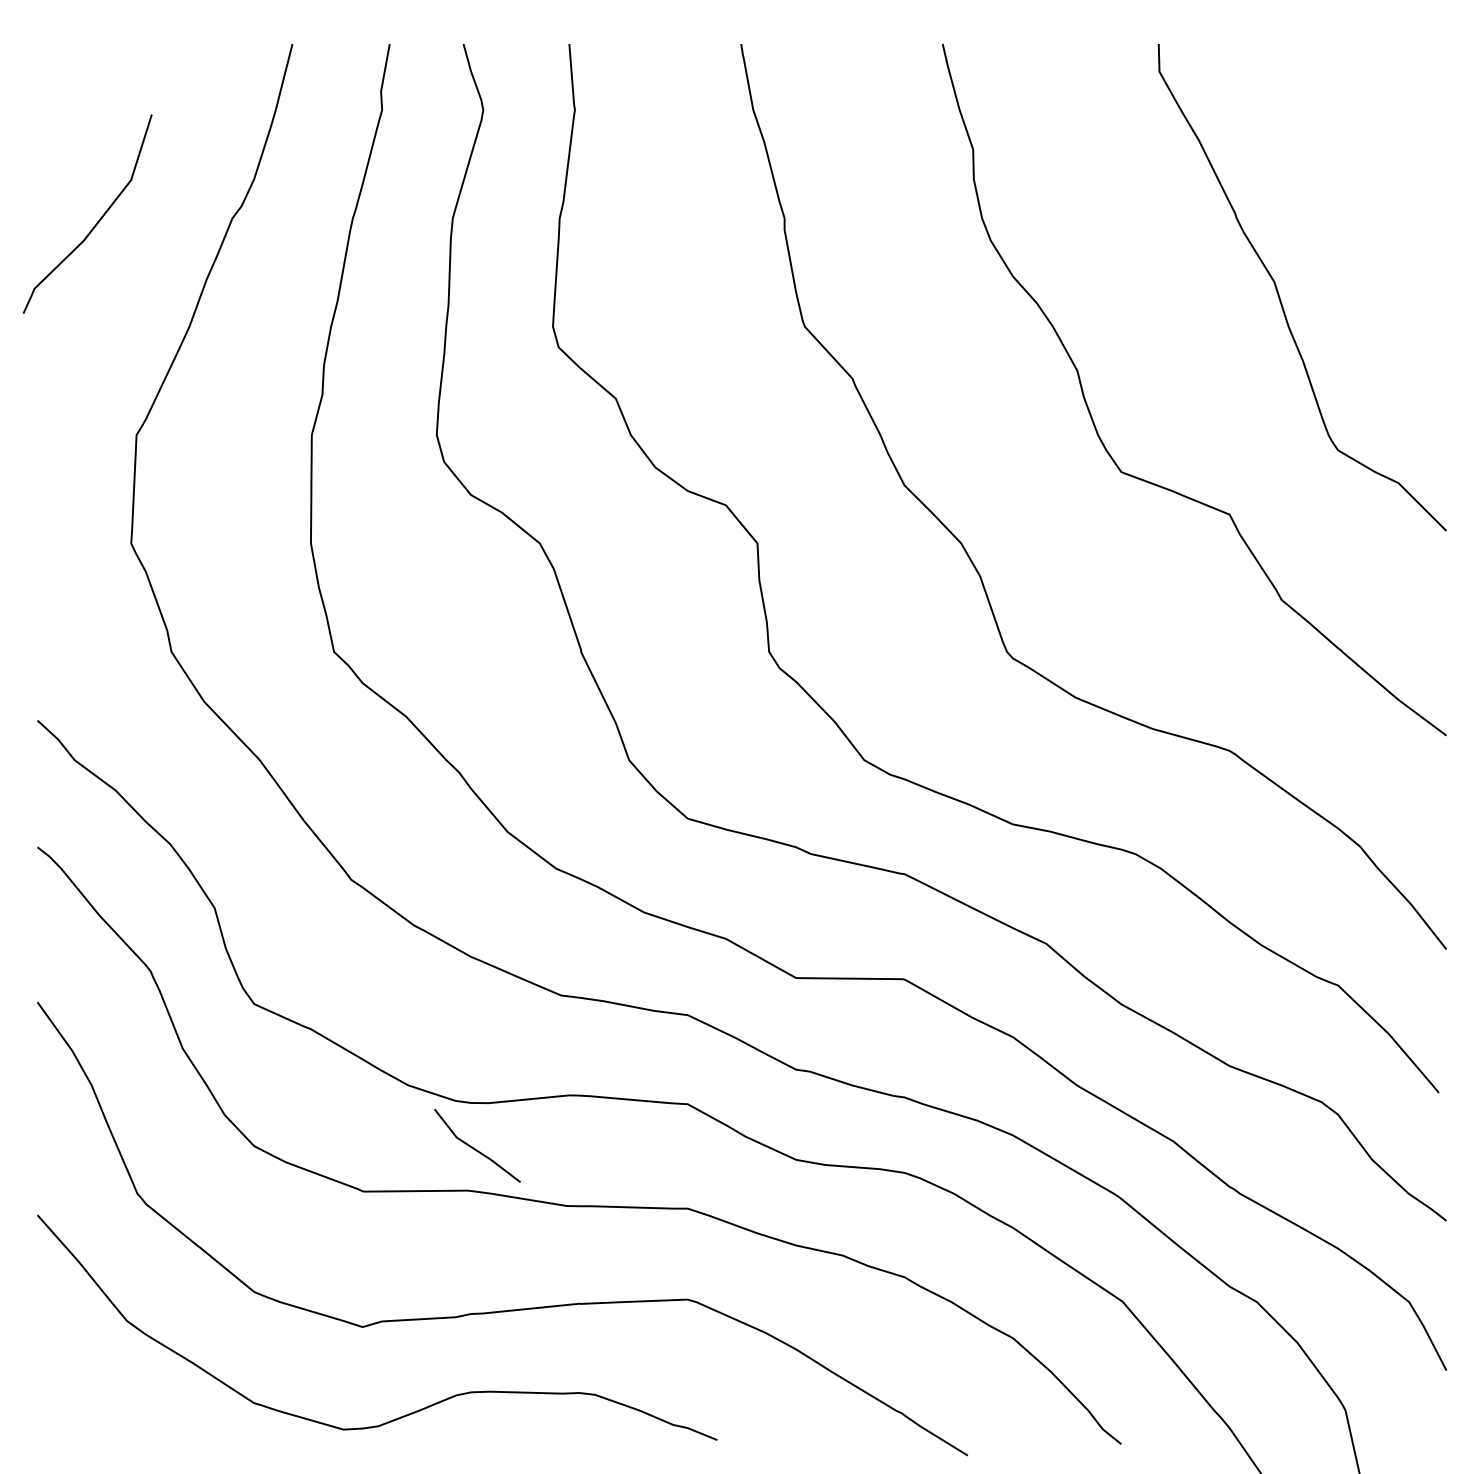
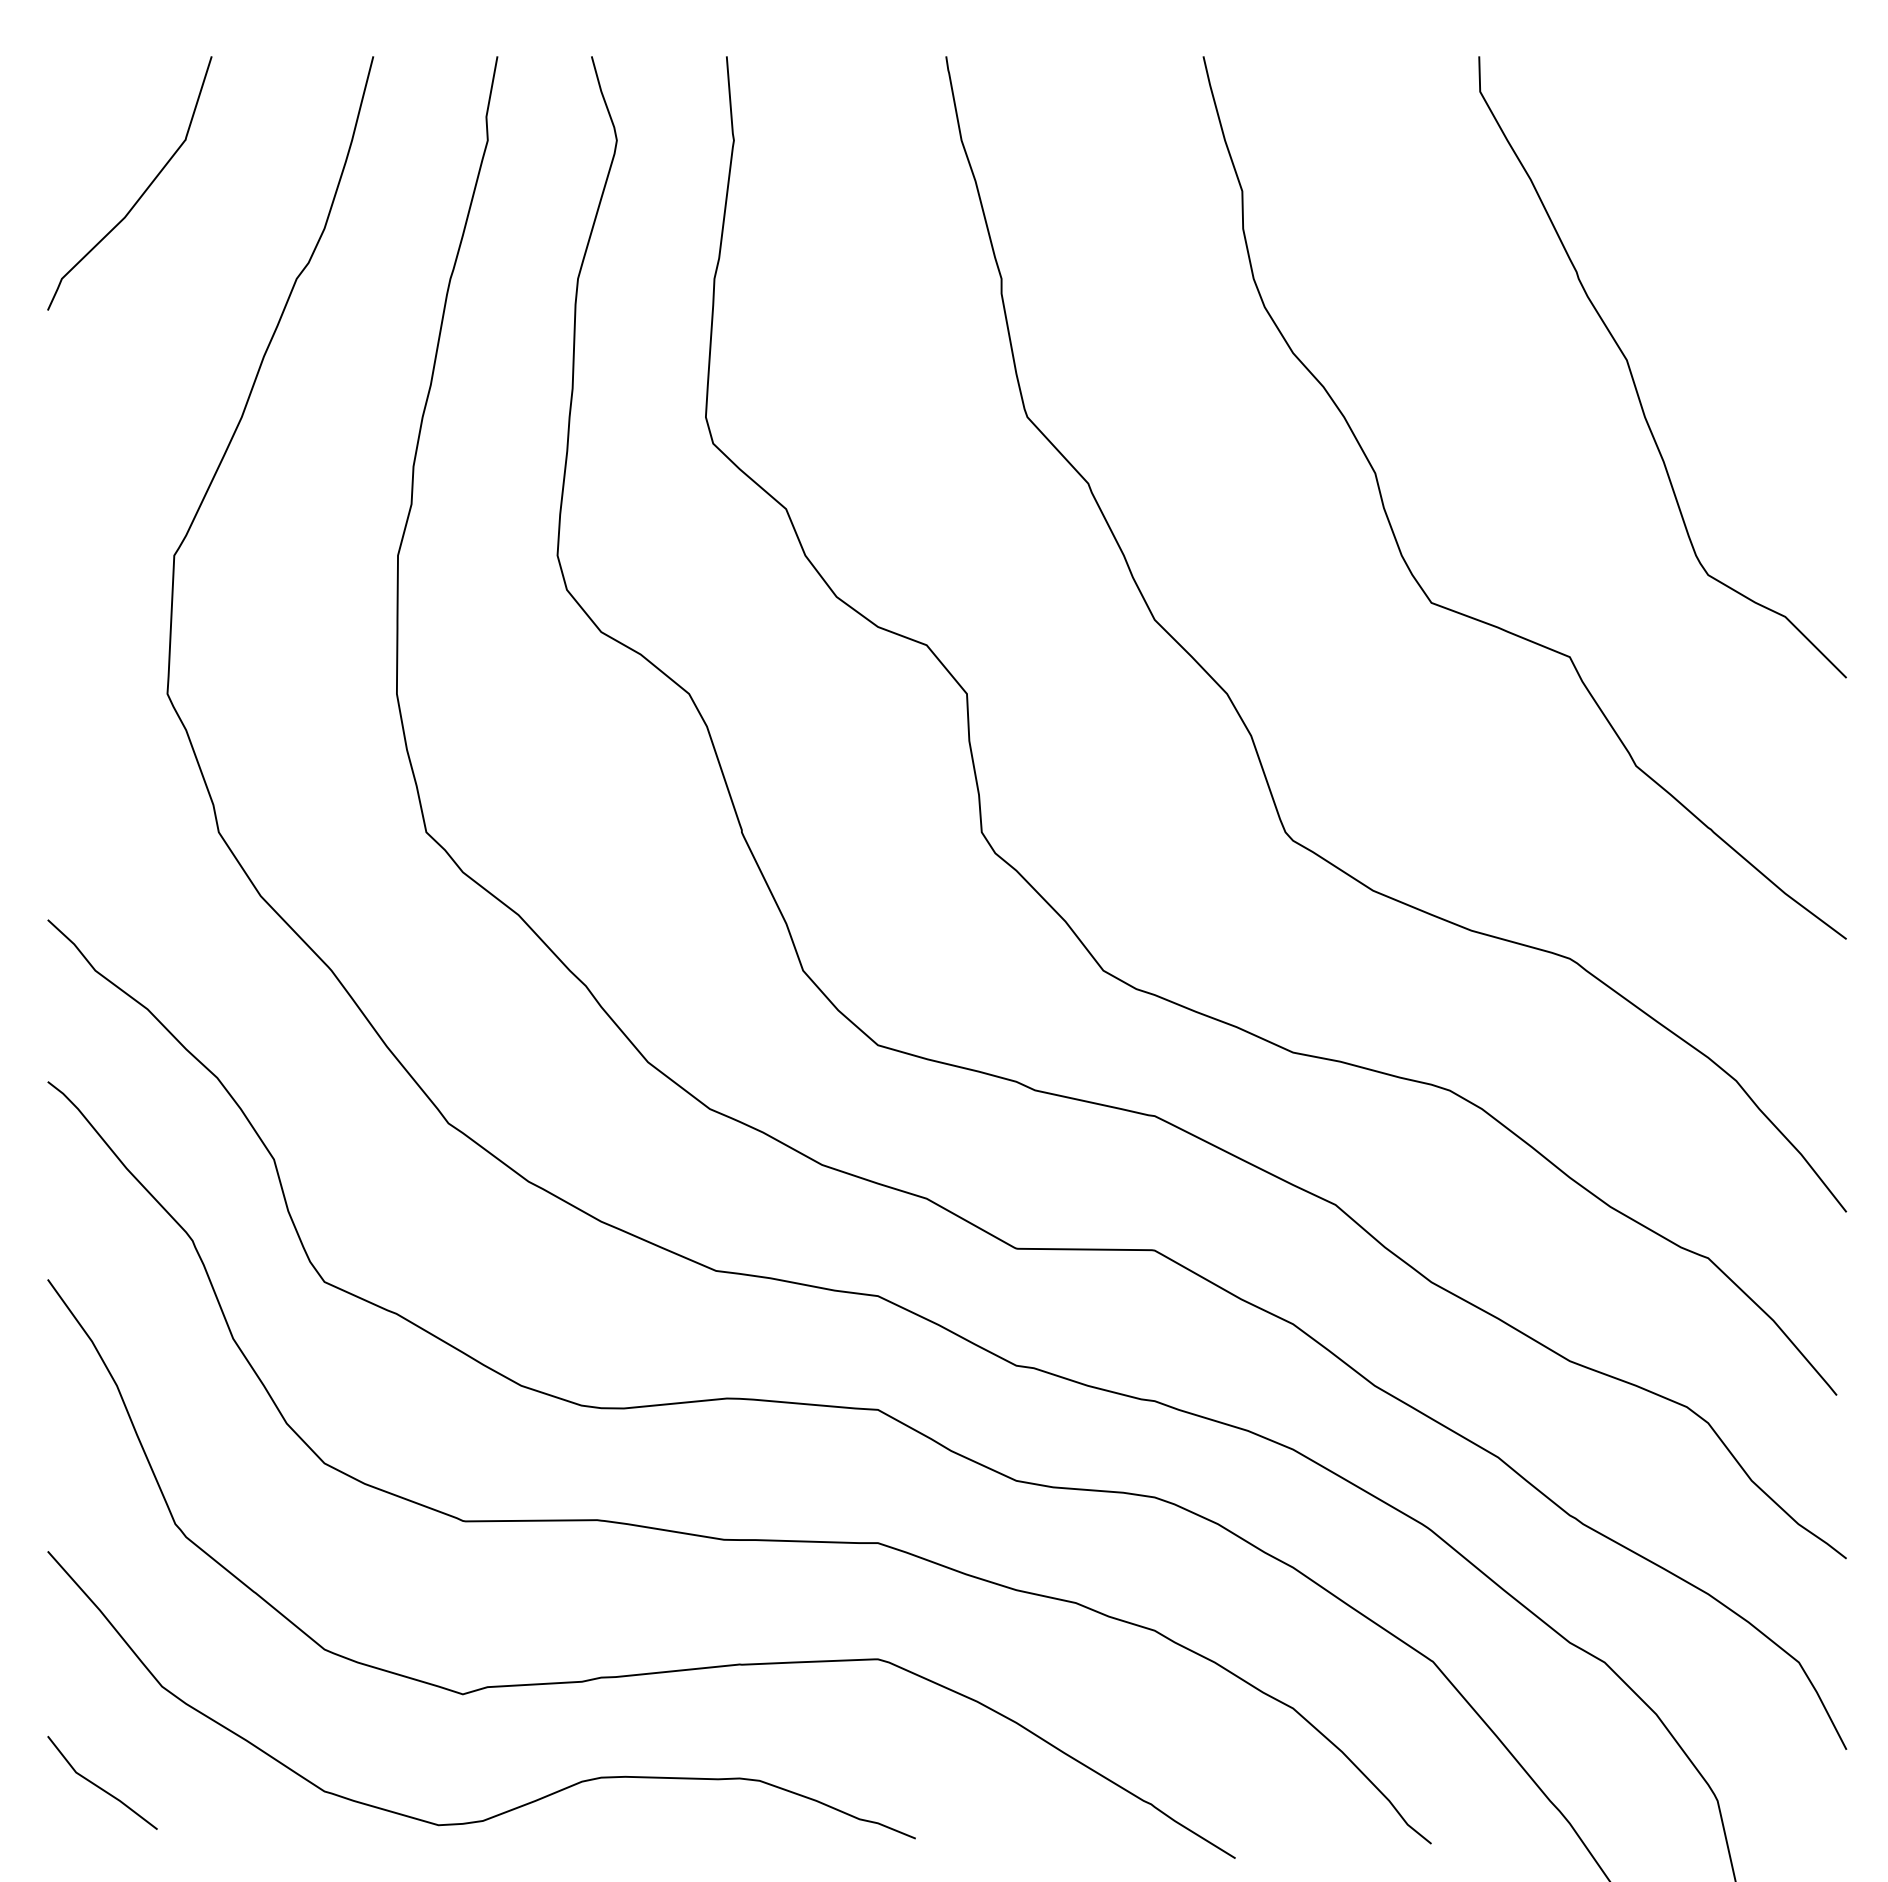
curve: (96, 222) -> (141, 194), moved
line: (474, 1147) -> (98, 1785), moved

